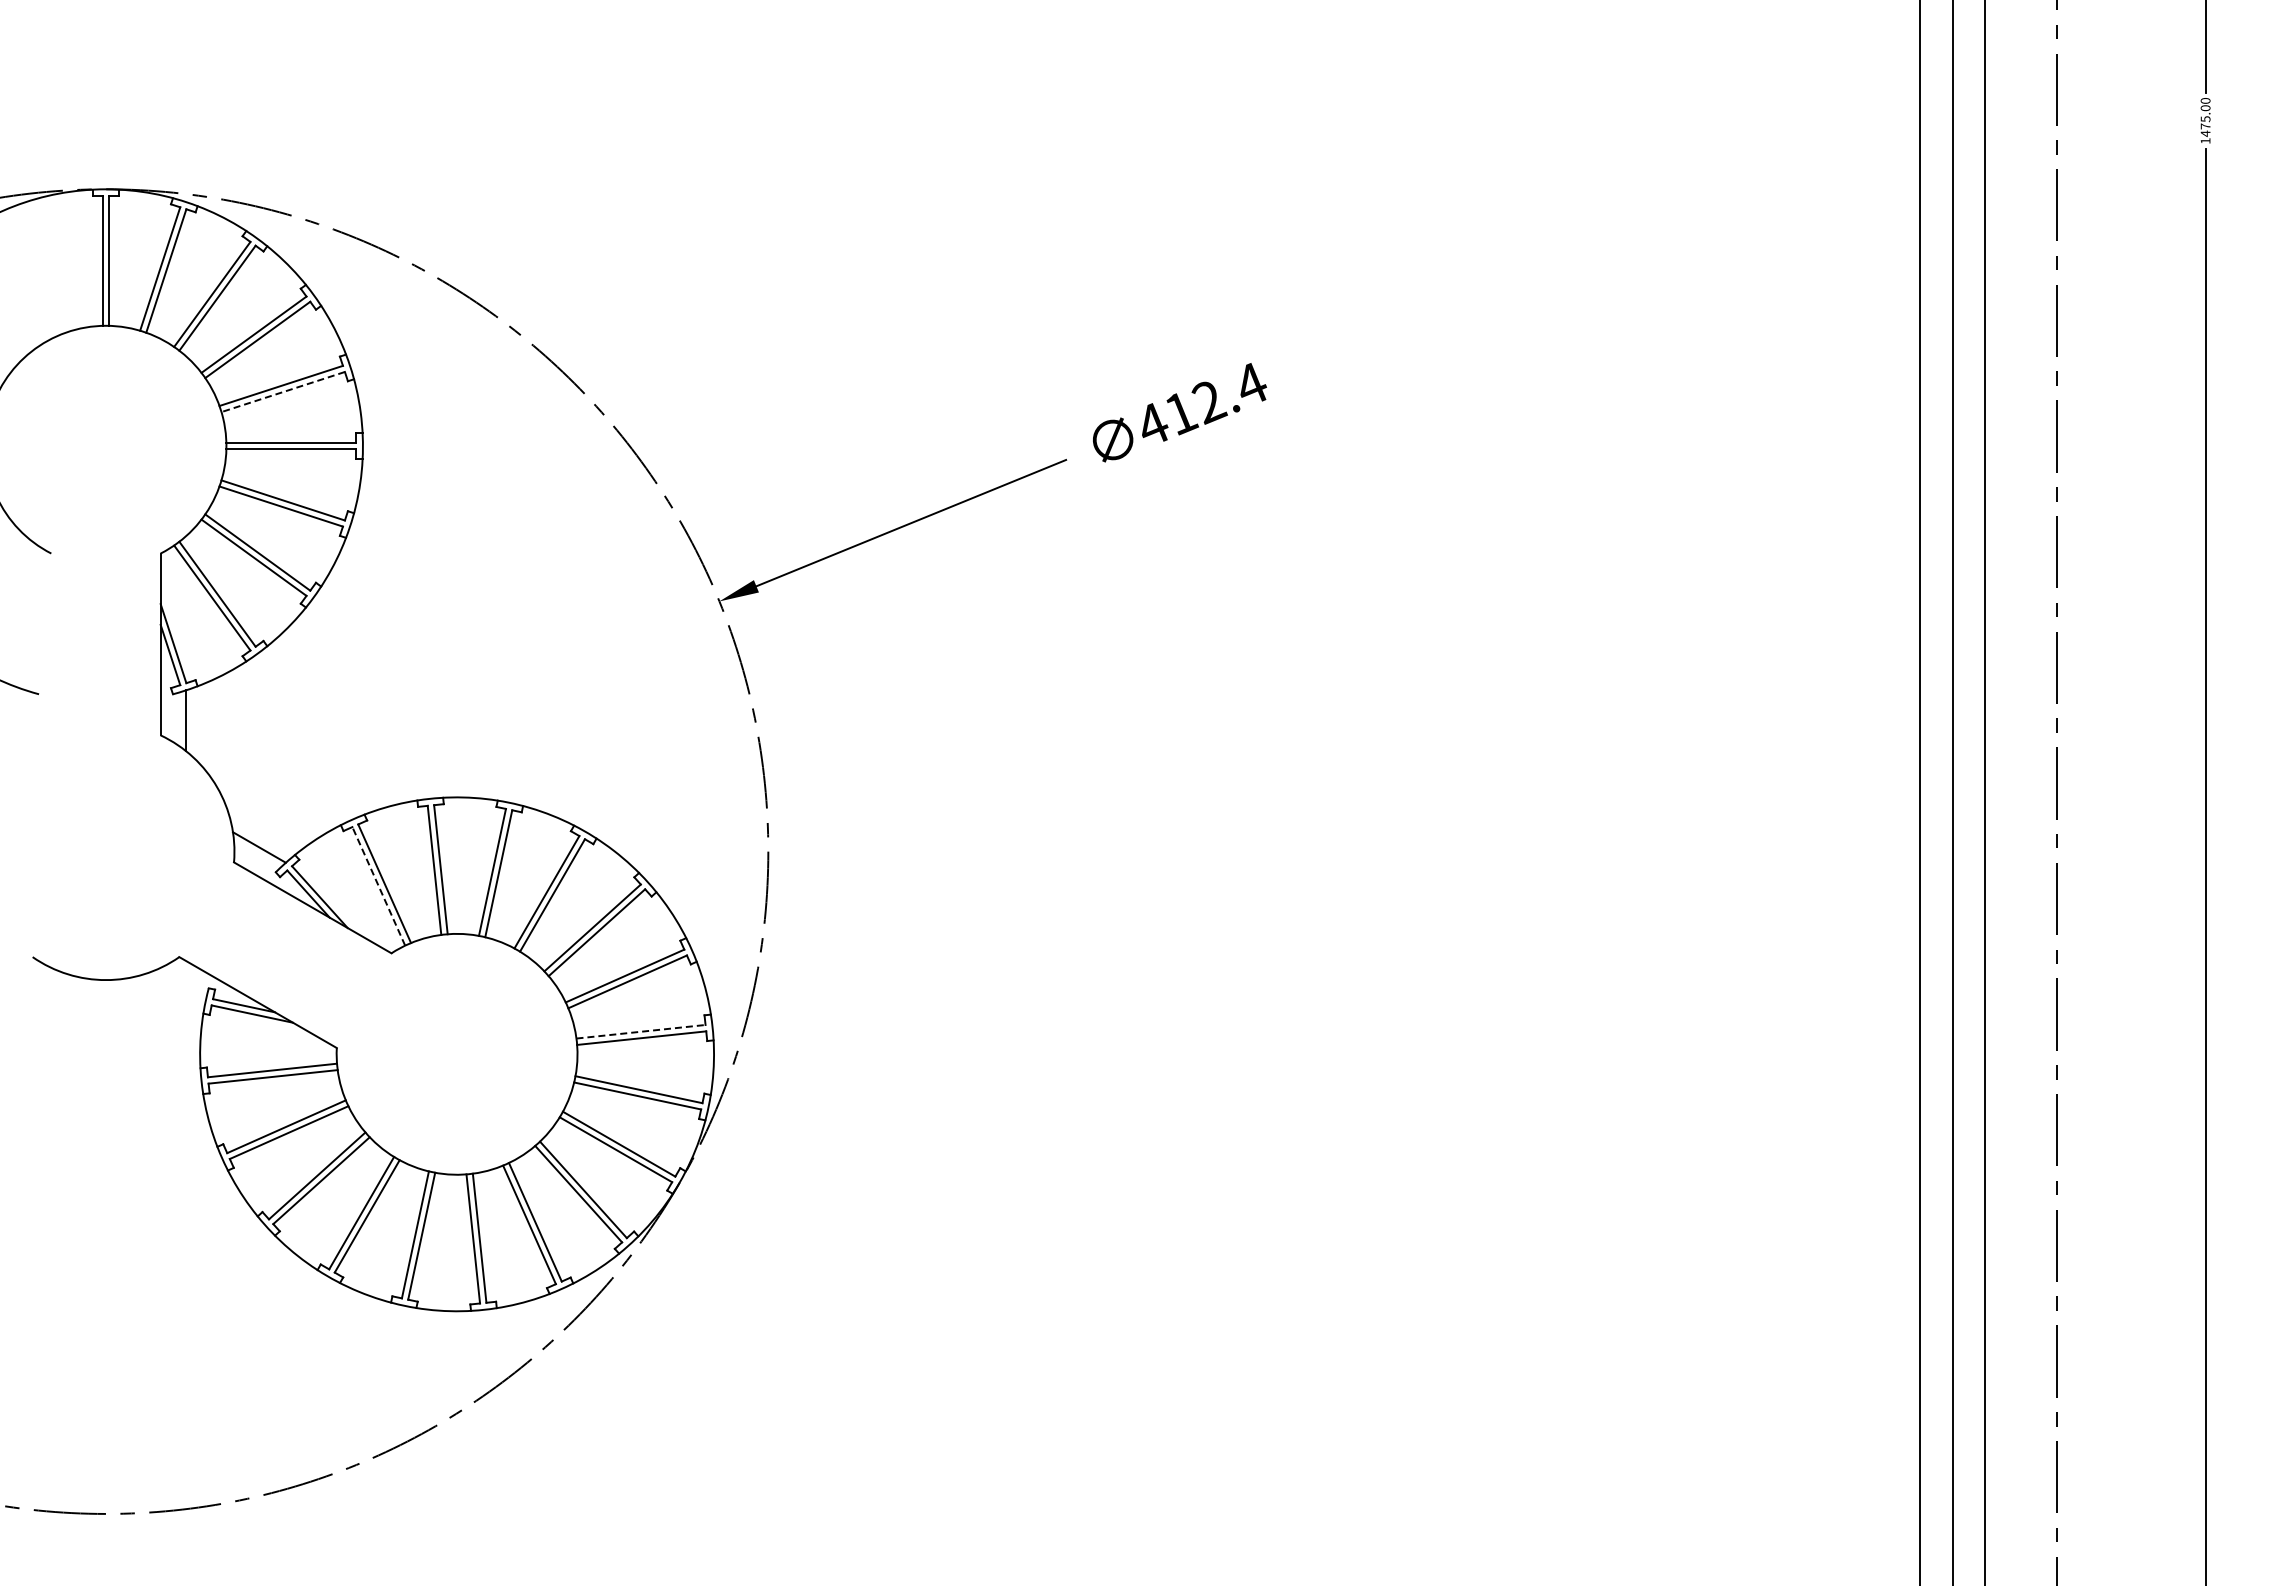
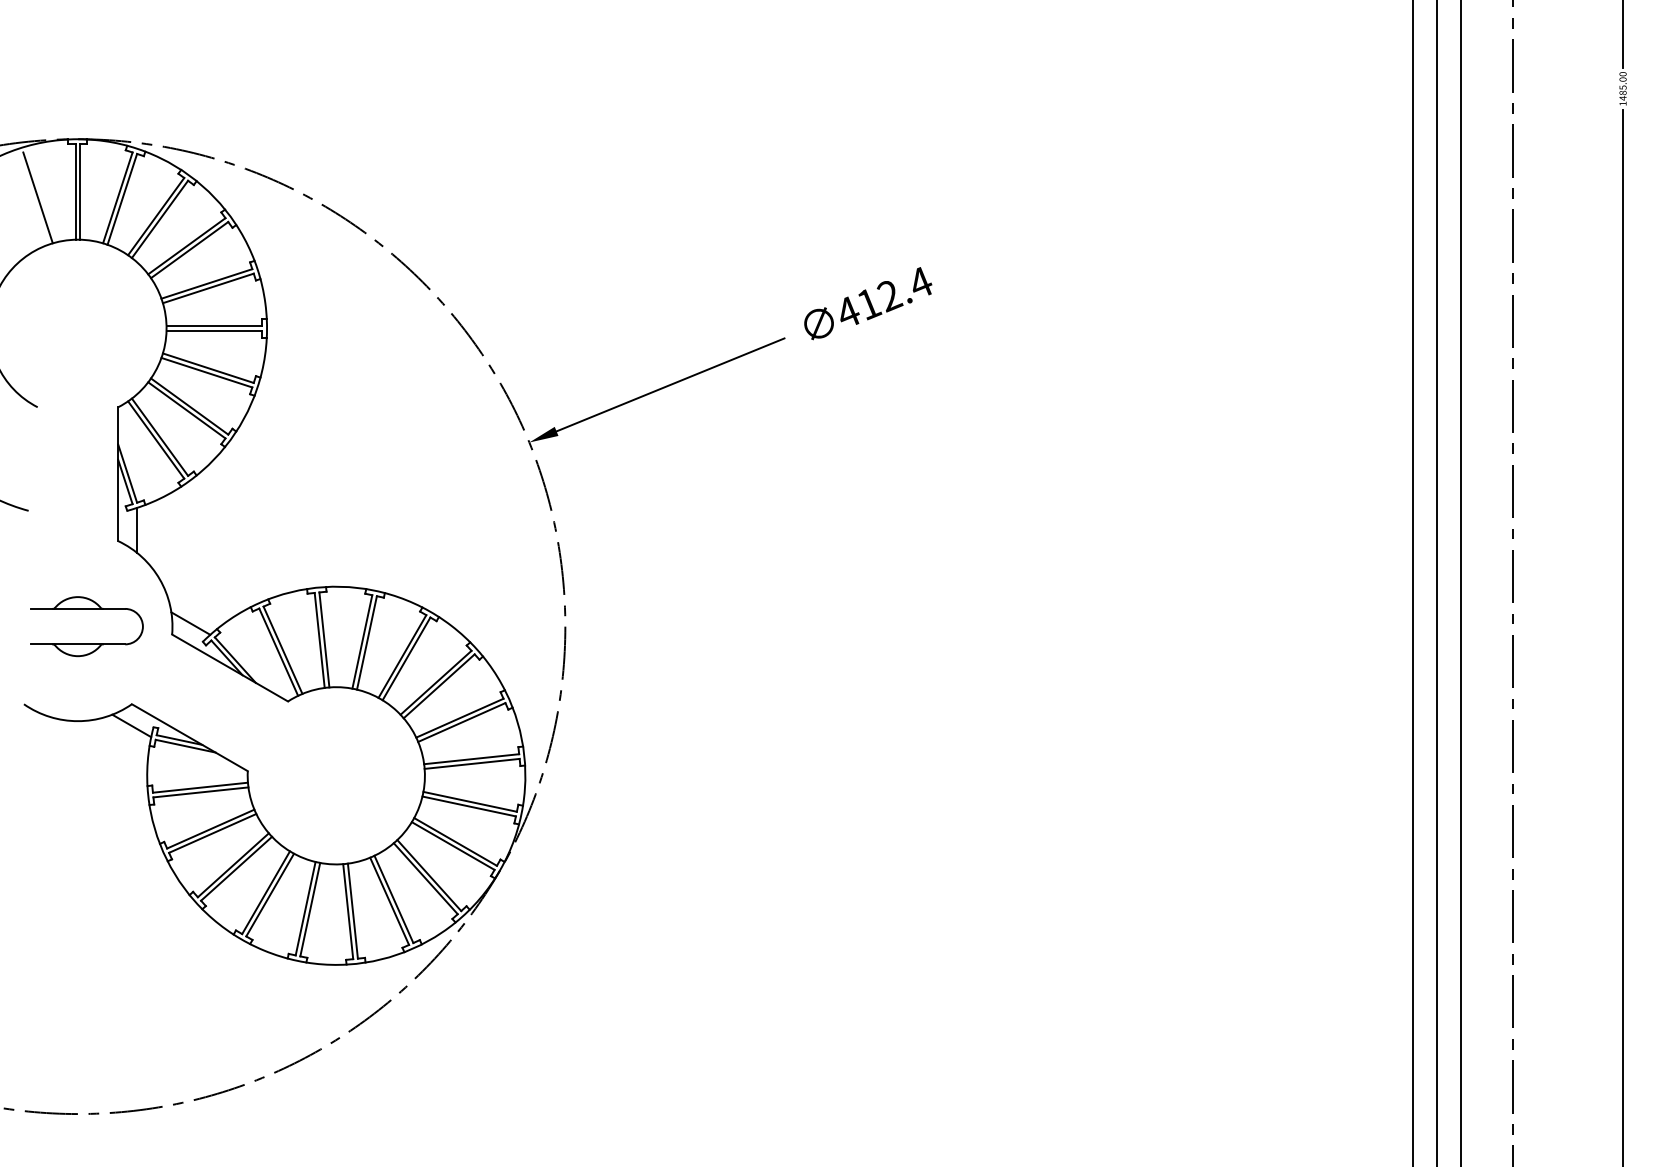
text: (2205, 126) -> (1622, 93), 1475.00 -> 1485.00
line: (51, 268) -> (37, 197), added
line: (283, 392) -> (208, 288), dashed -> solid
part: (118, 828) -> (87, 609), added
line: (378, 886) -> (278, 652), dashed -> solid
line: (178, 986) -> (131, 725), added
line: (641, 1031) -> (472, 759), dashed -> solid

